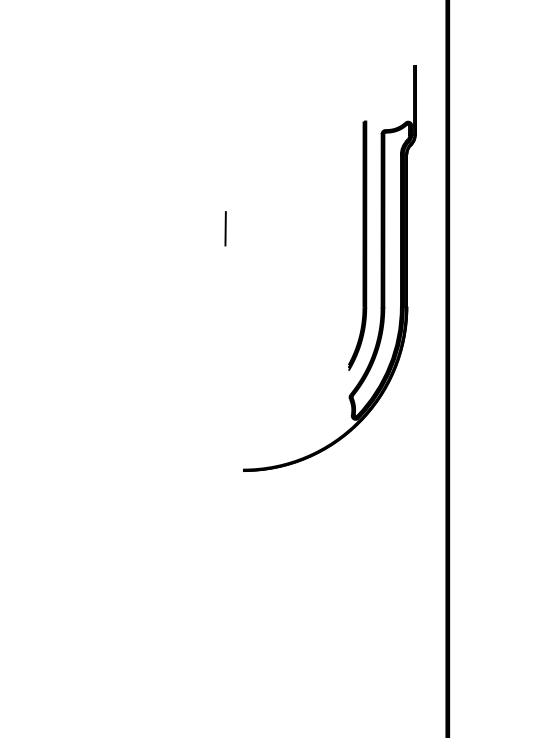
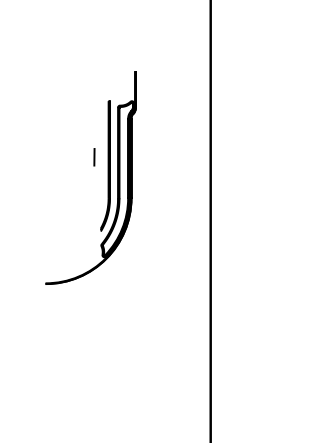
part: (361, 267) -> (107, 177), moved

